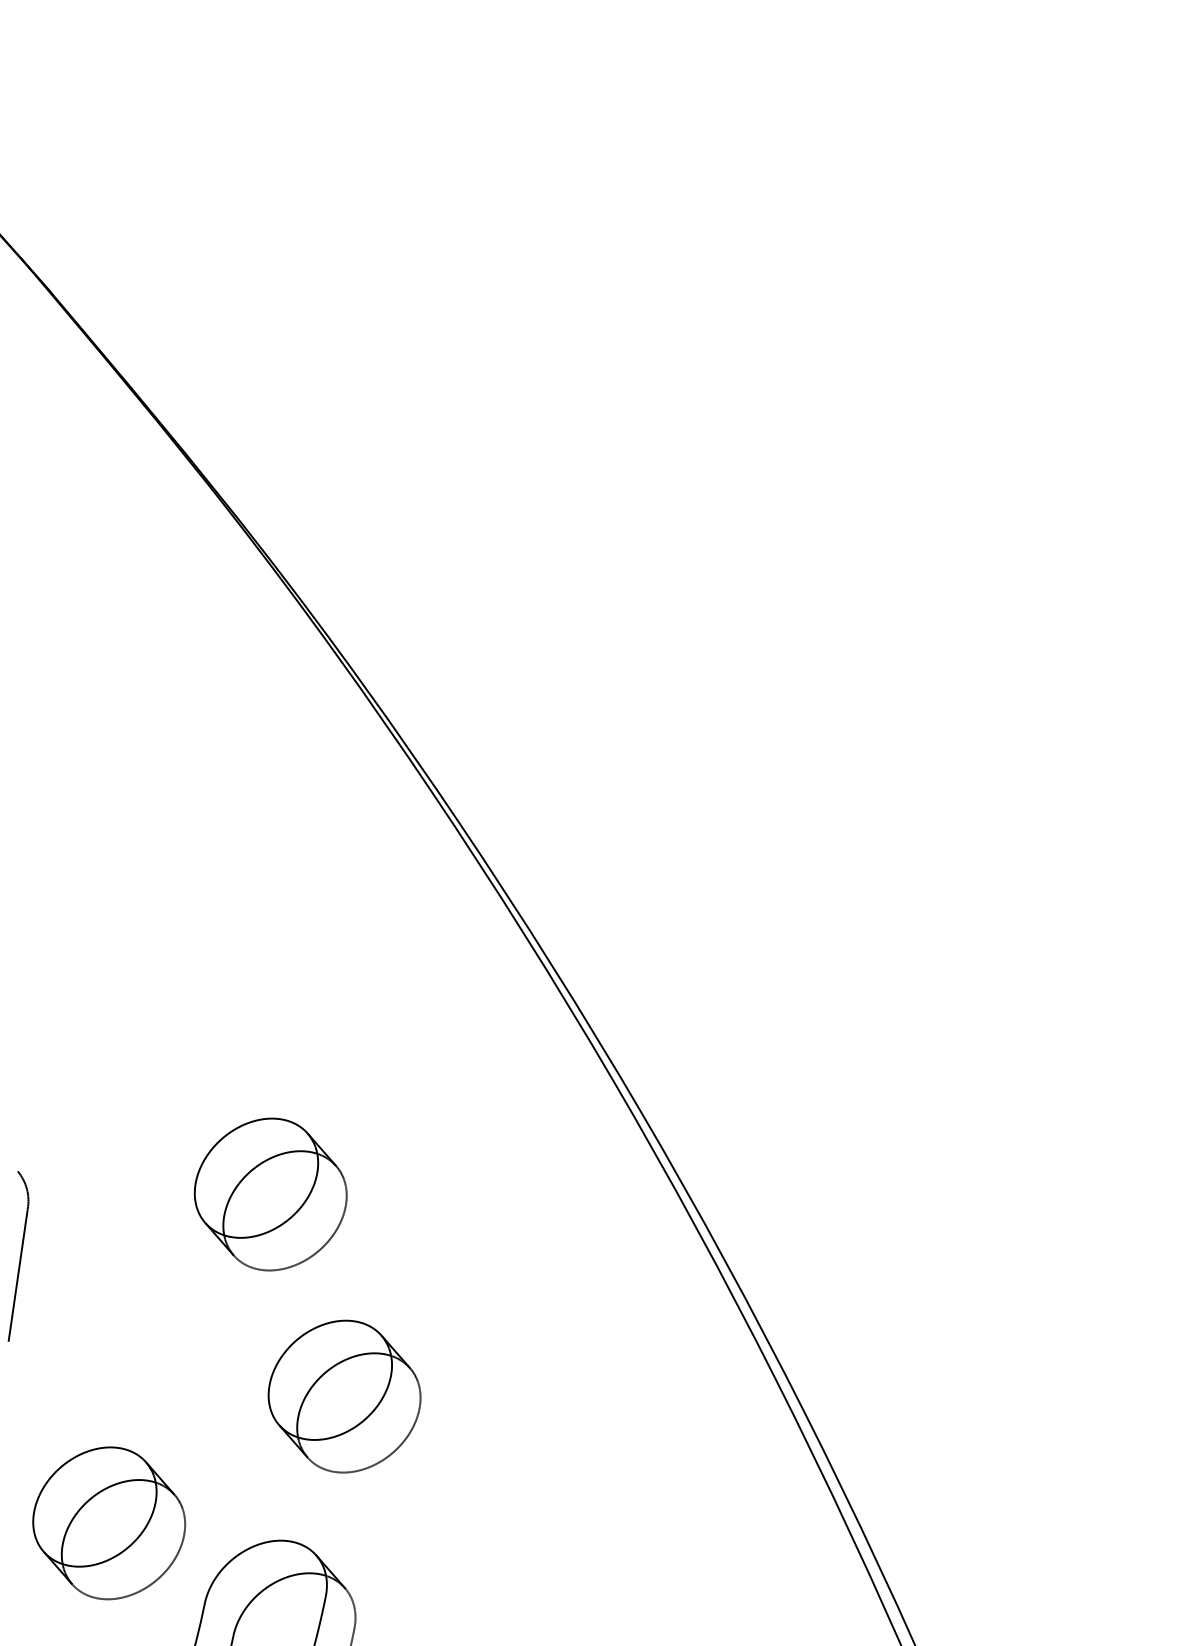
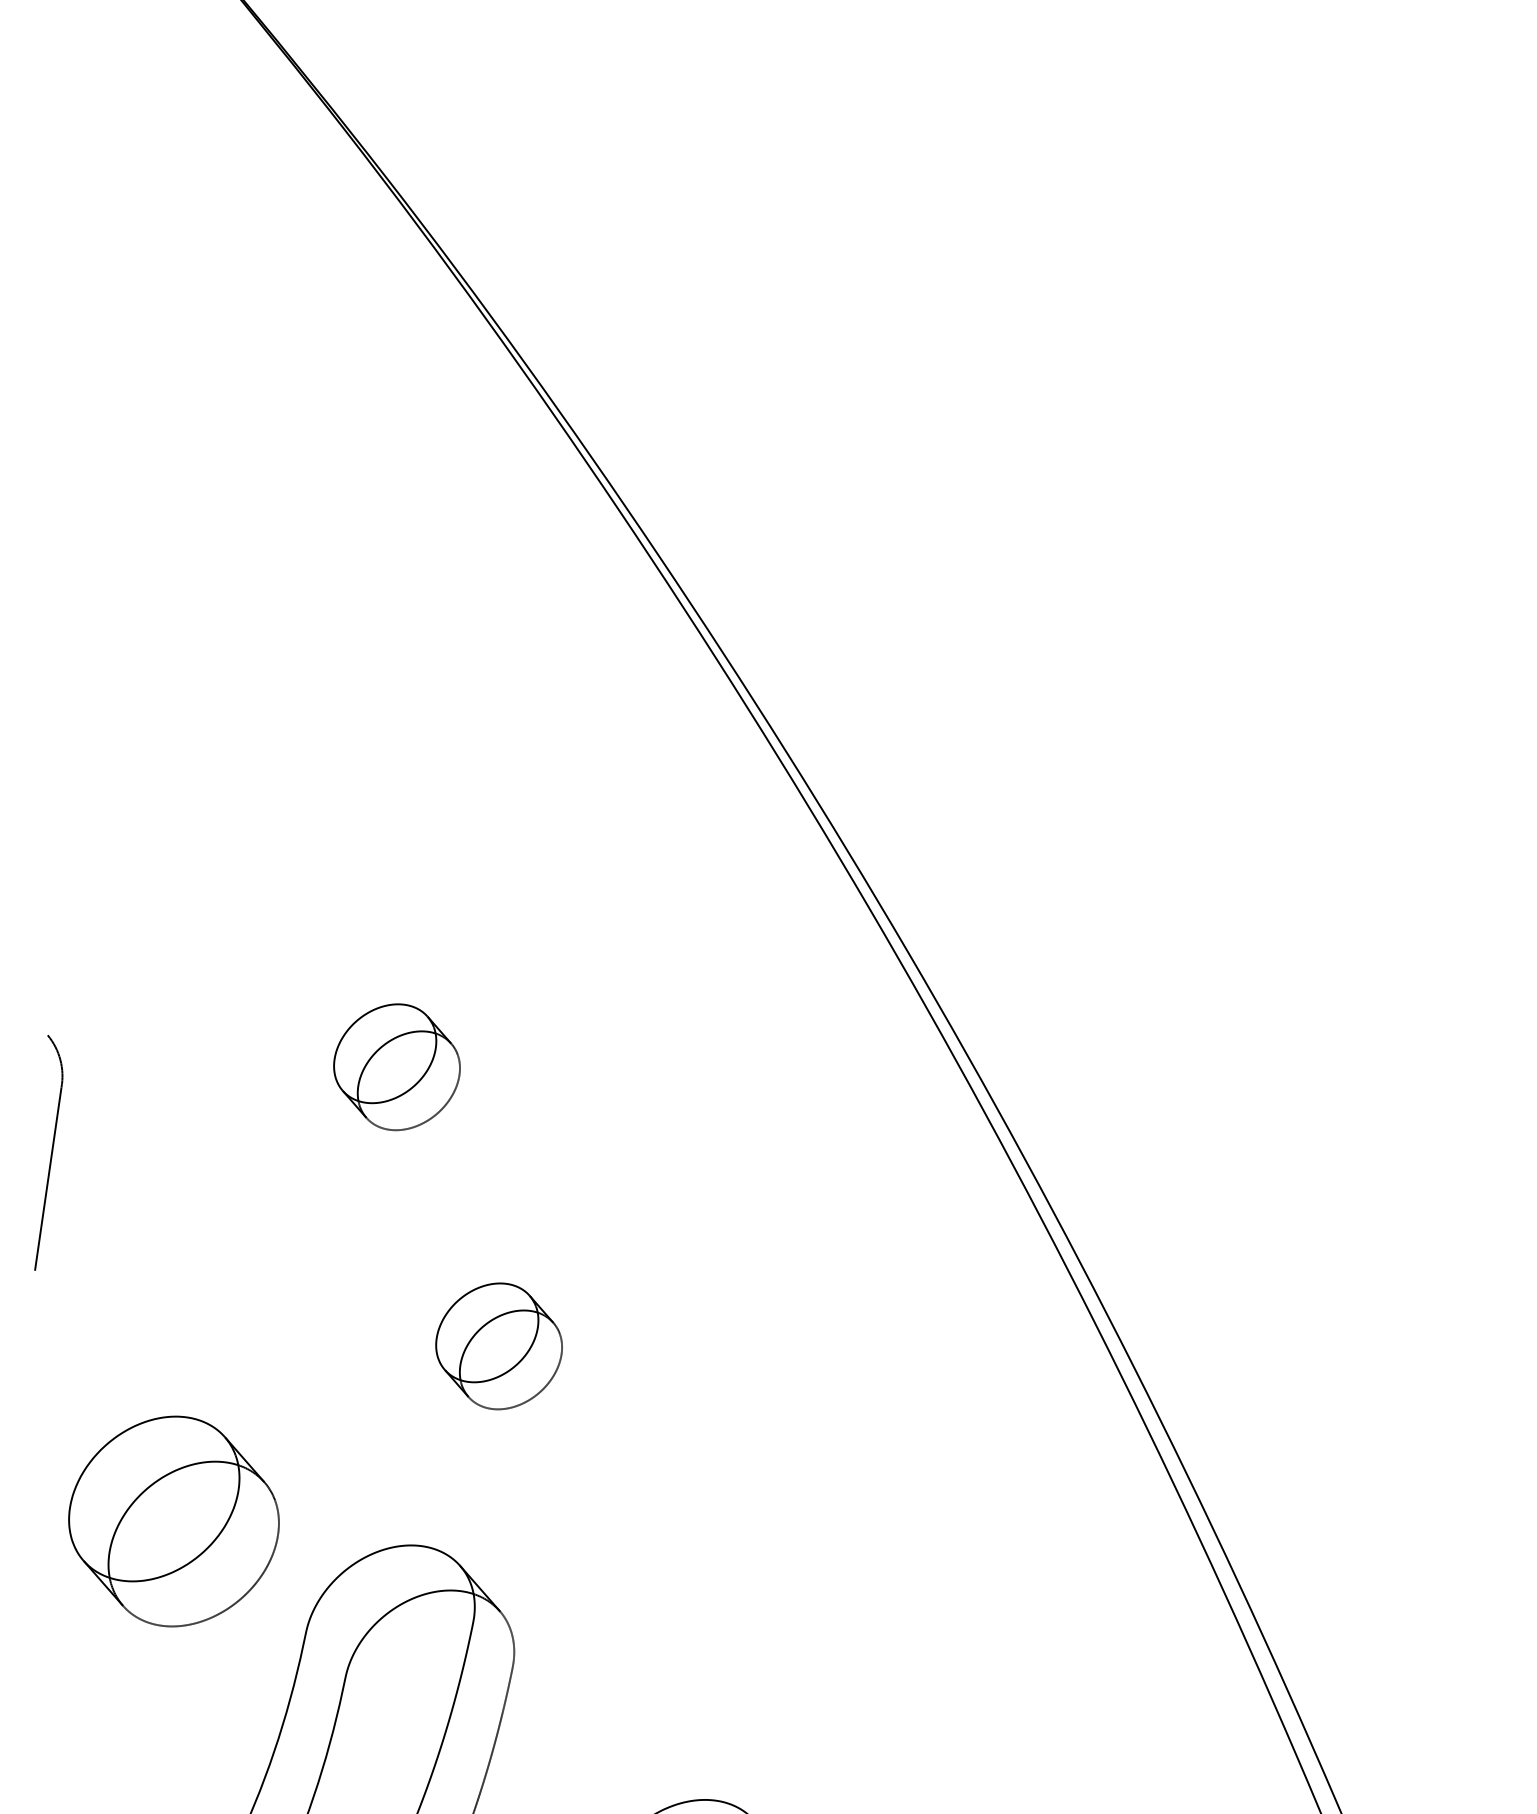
part: (270, 1194) -> (396, 1067), size x0.6
part: (344, 1396) -> (499, 1346), size x0.6

